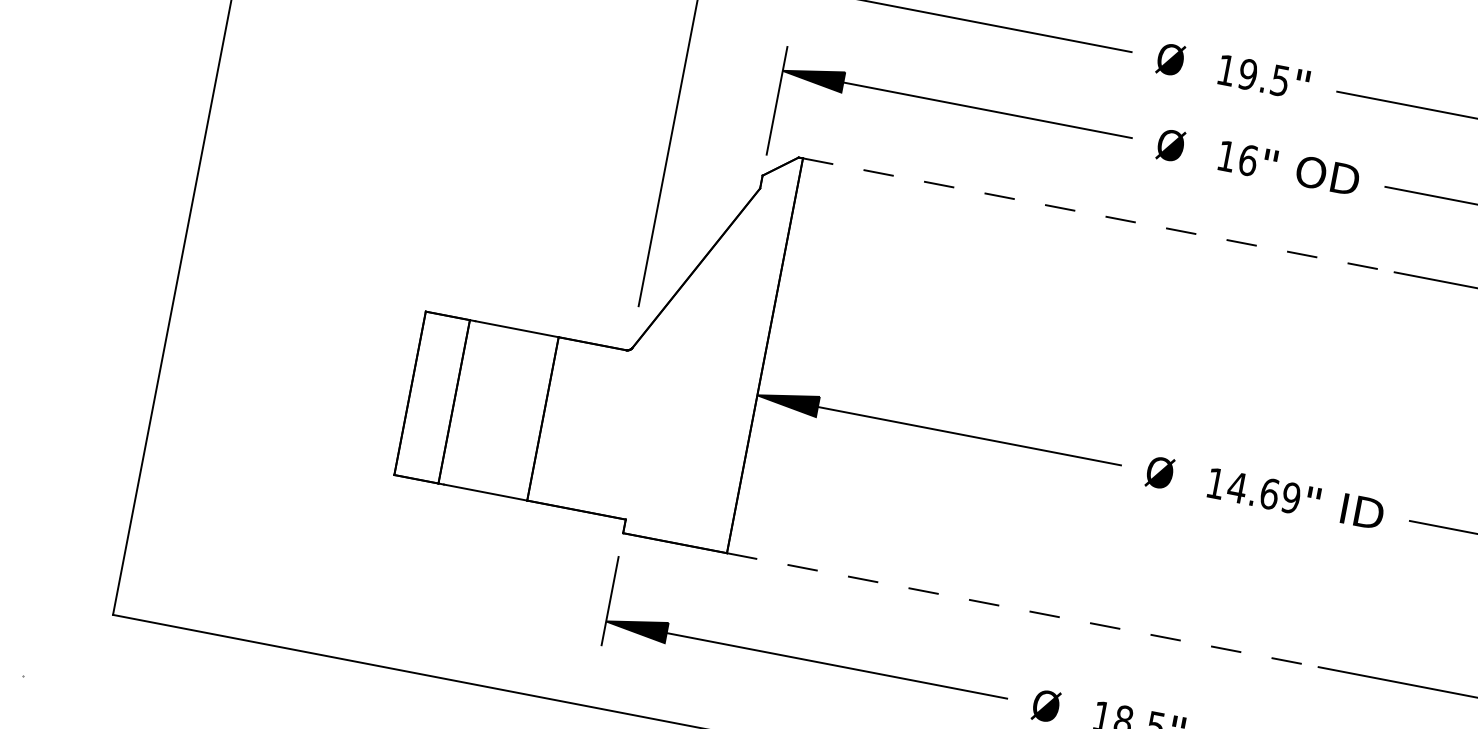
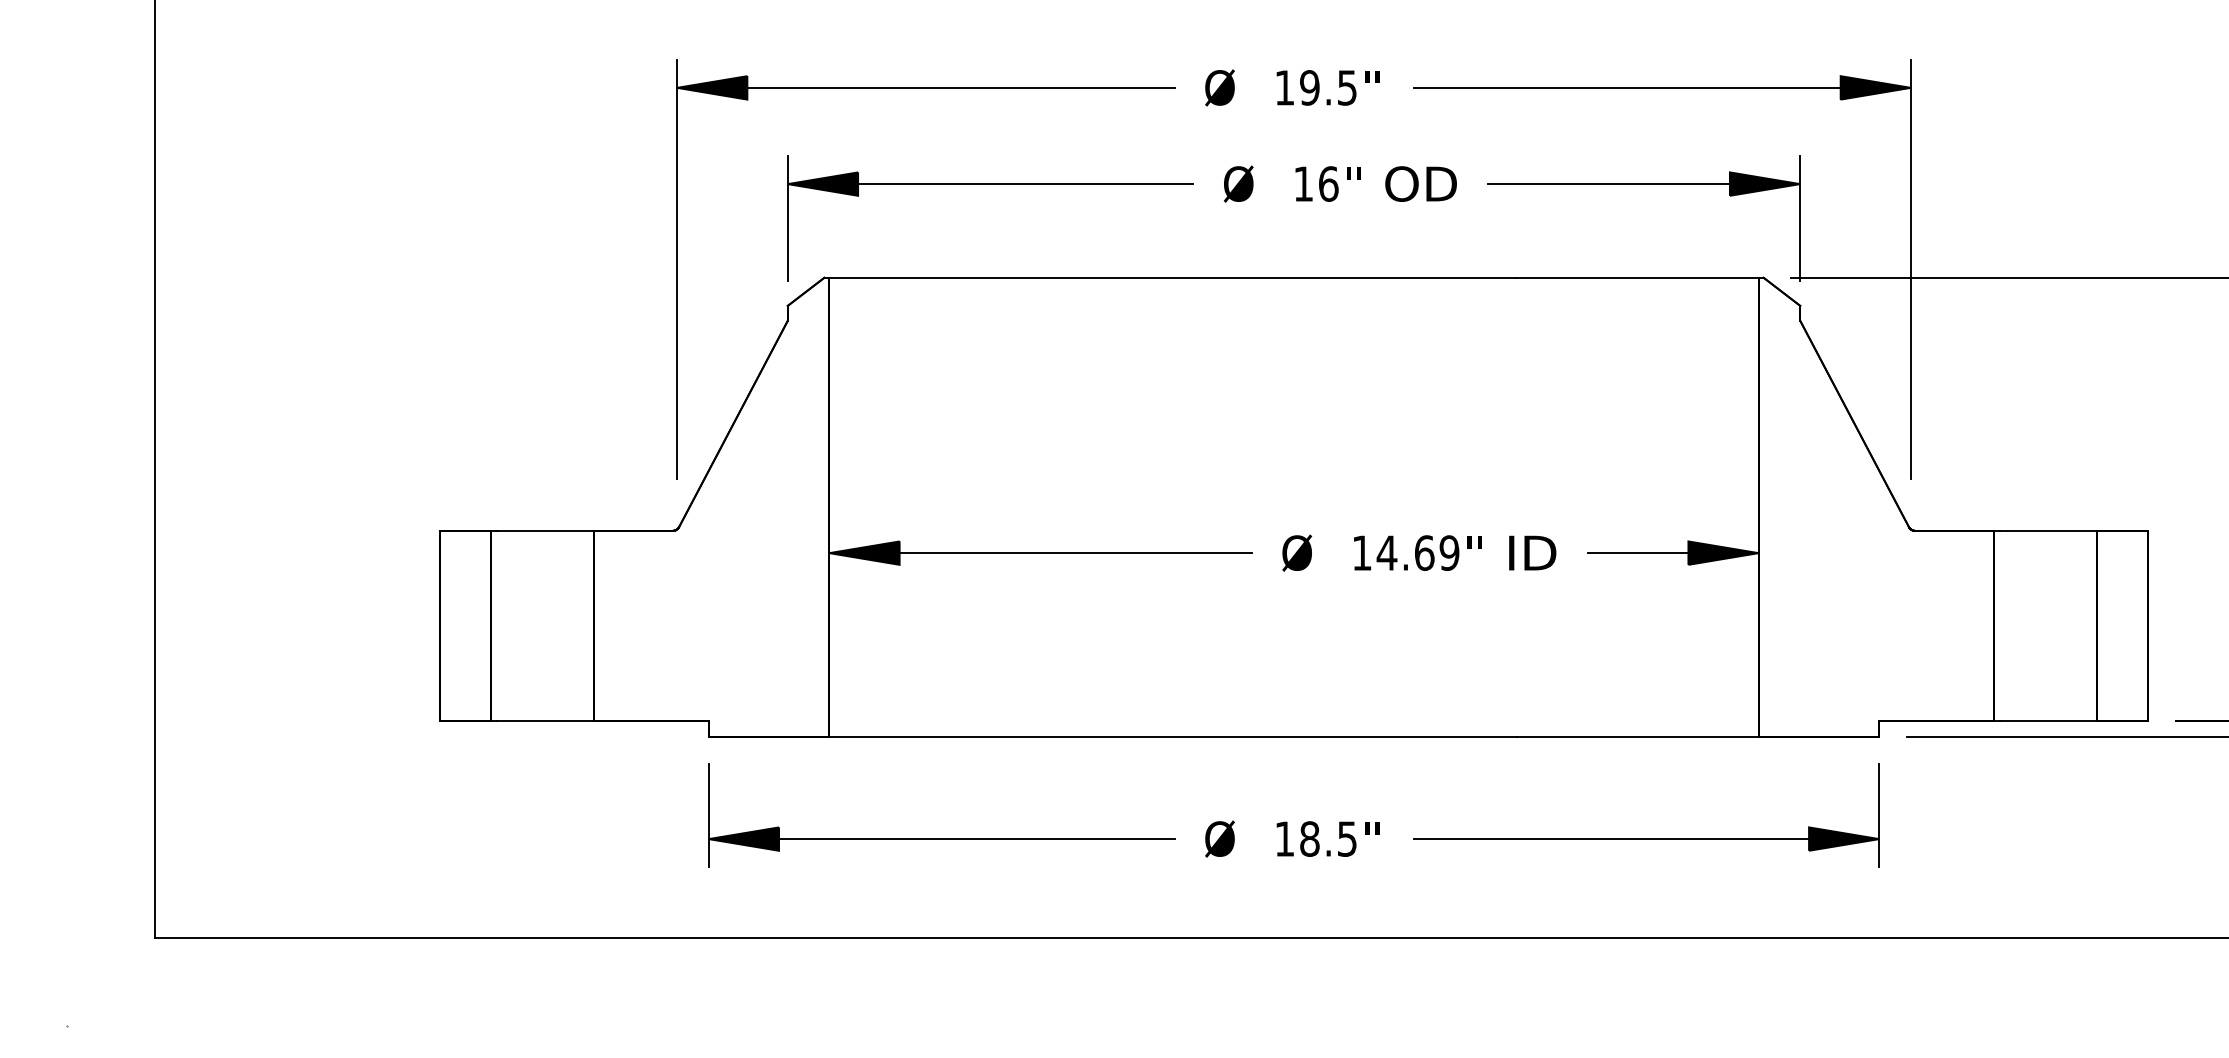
line: (1099, 215) -> (1173, 277), dashed -> solid
line: (1023, 610) -> (1173, 736), dashed -> solid

